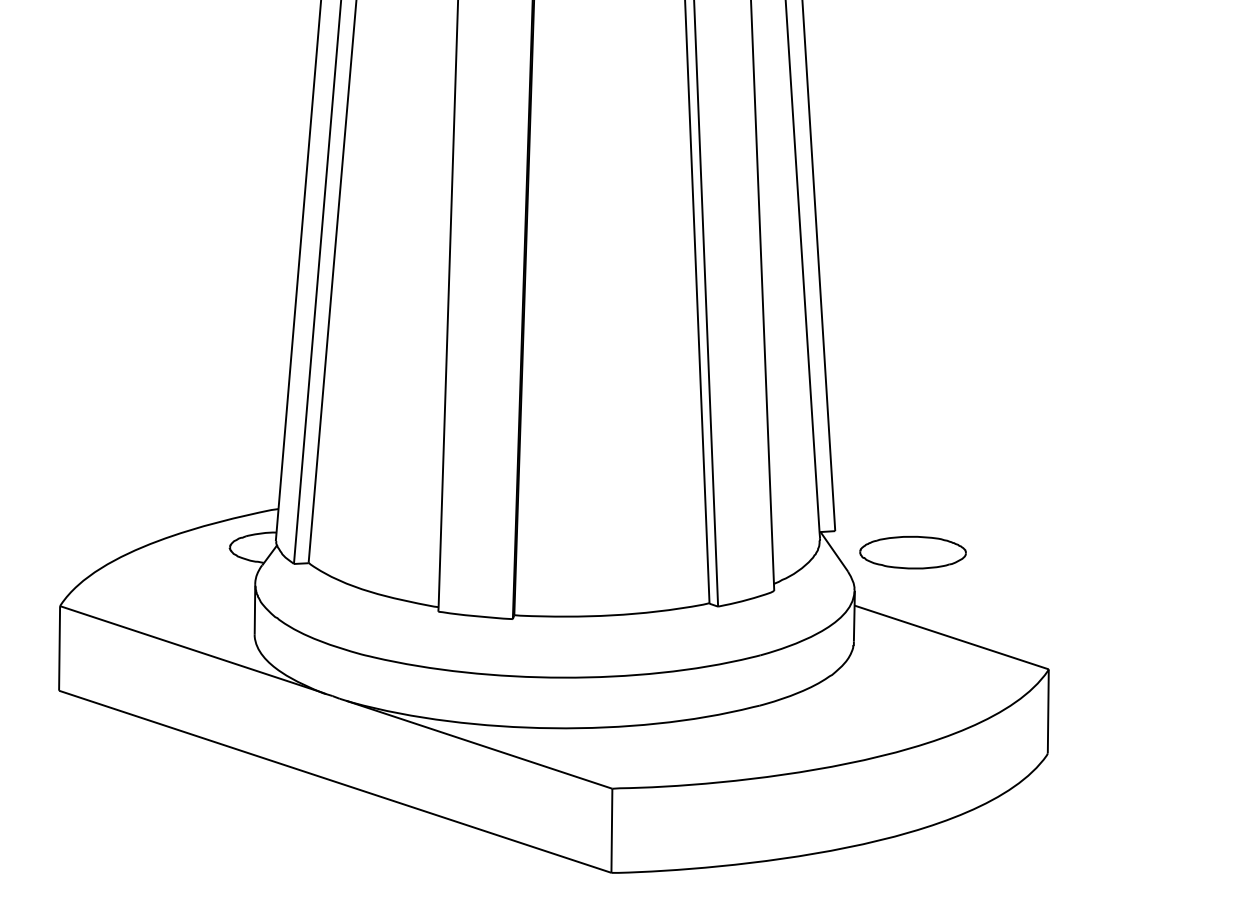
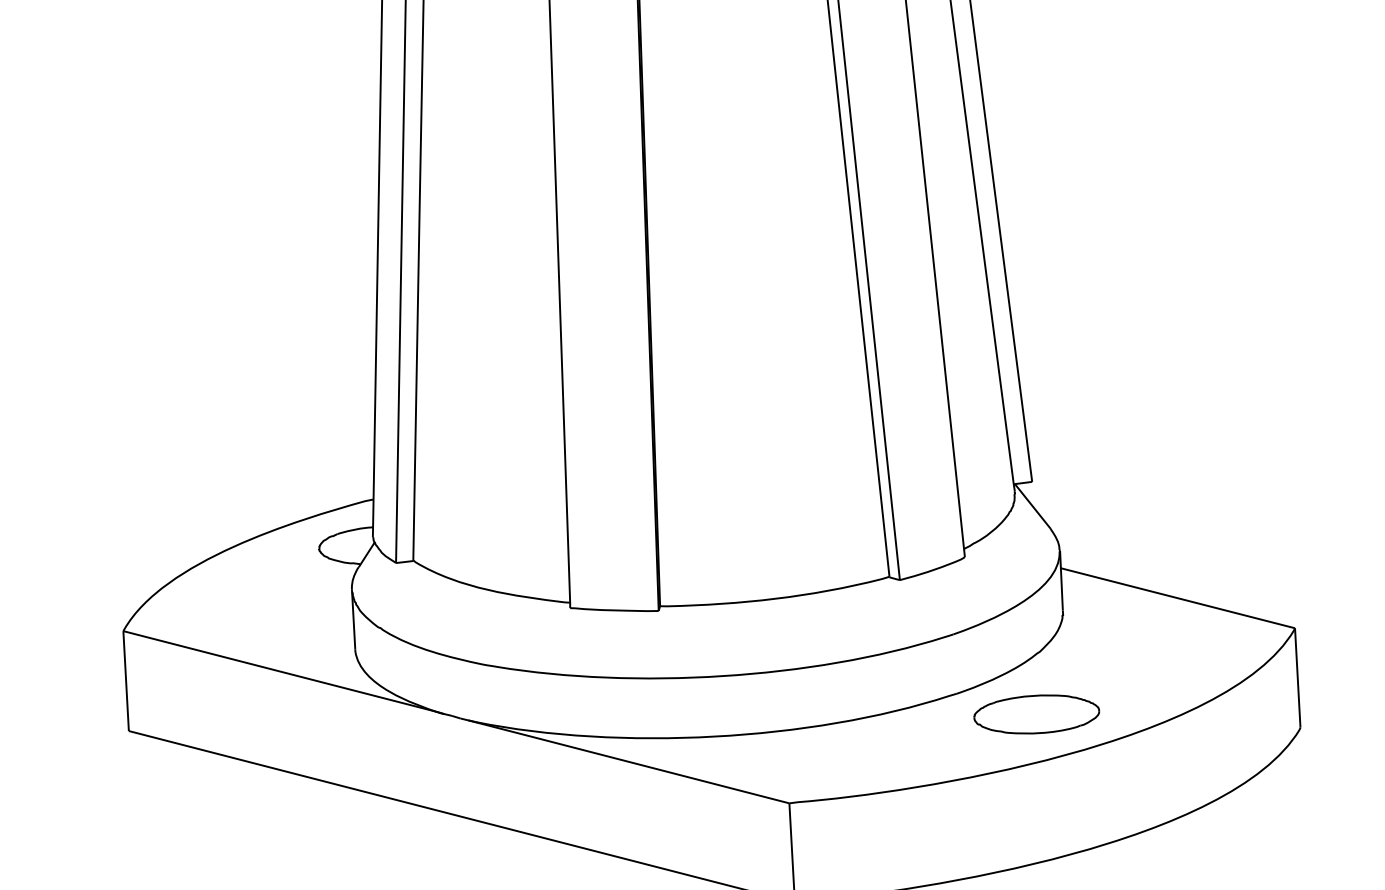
part: (912, 552) -> (1036, 714), moved

